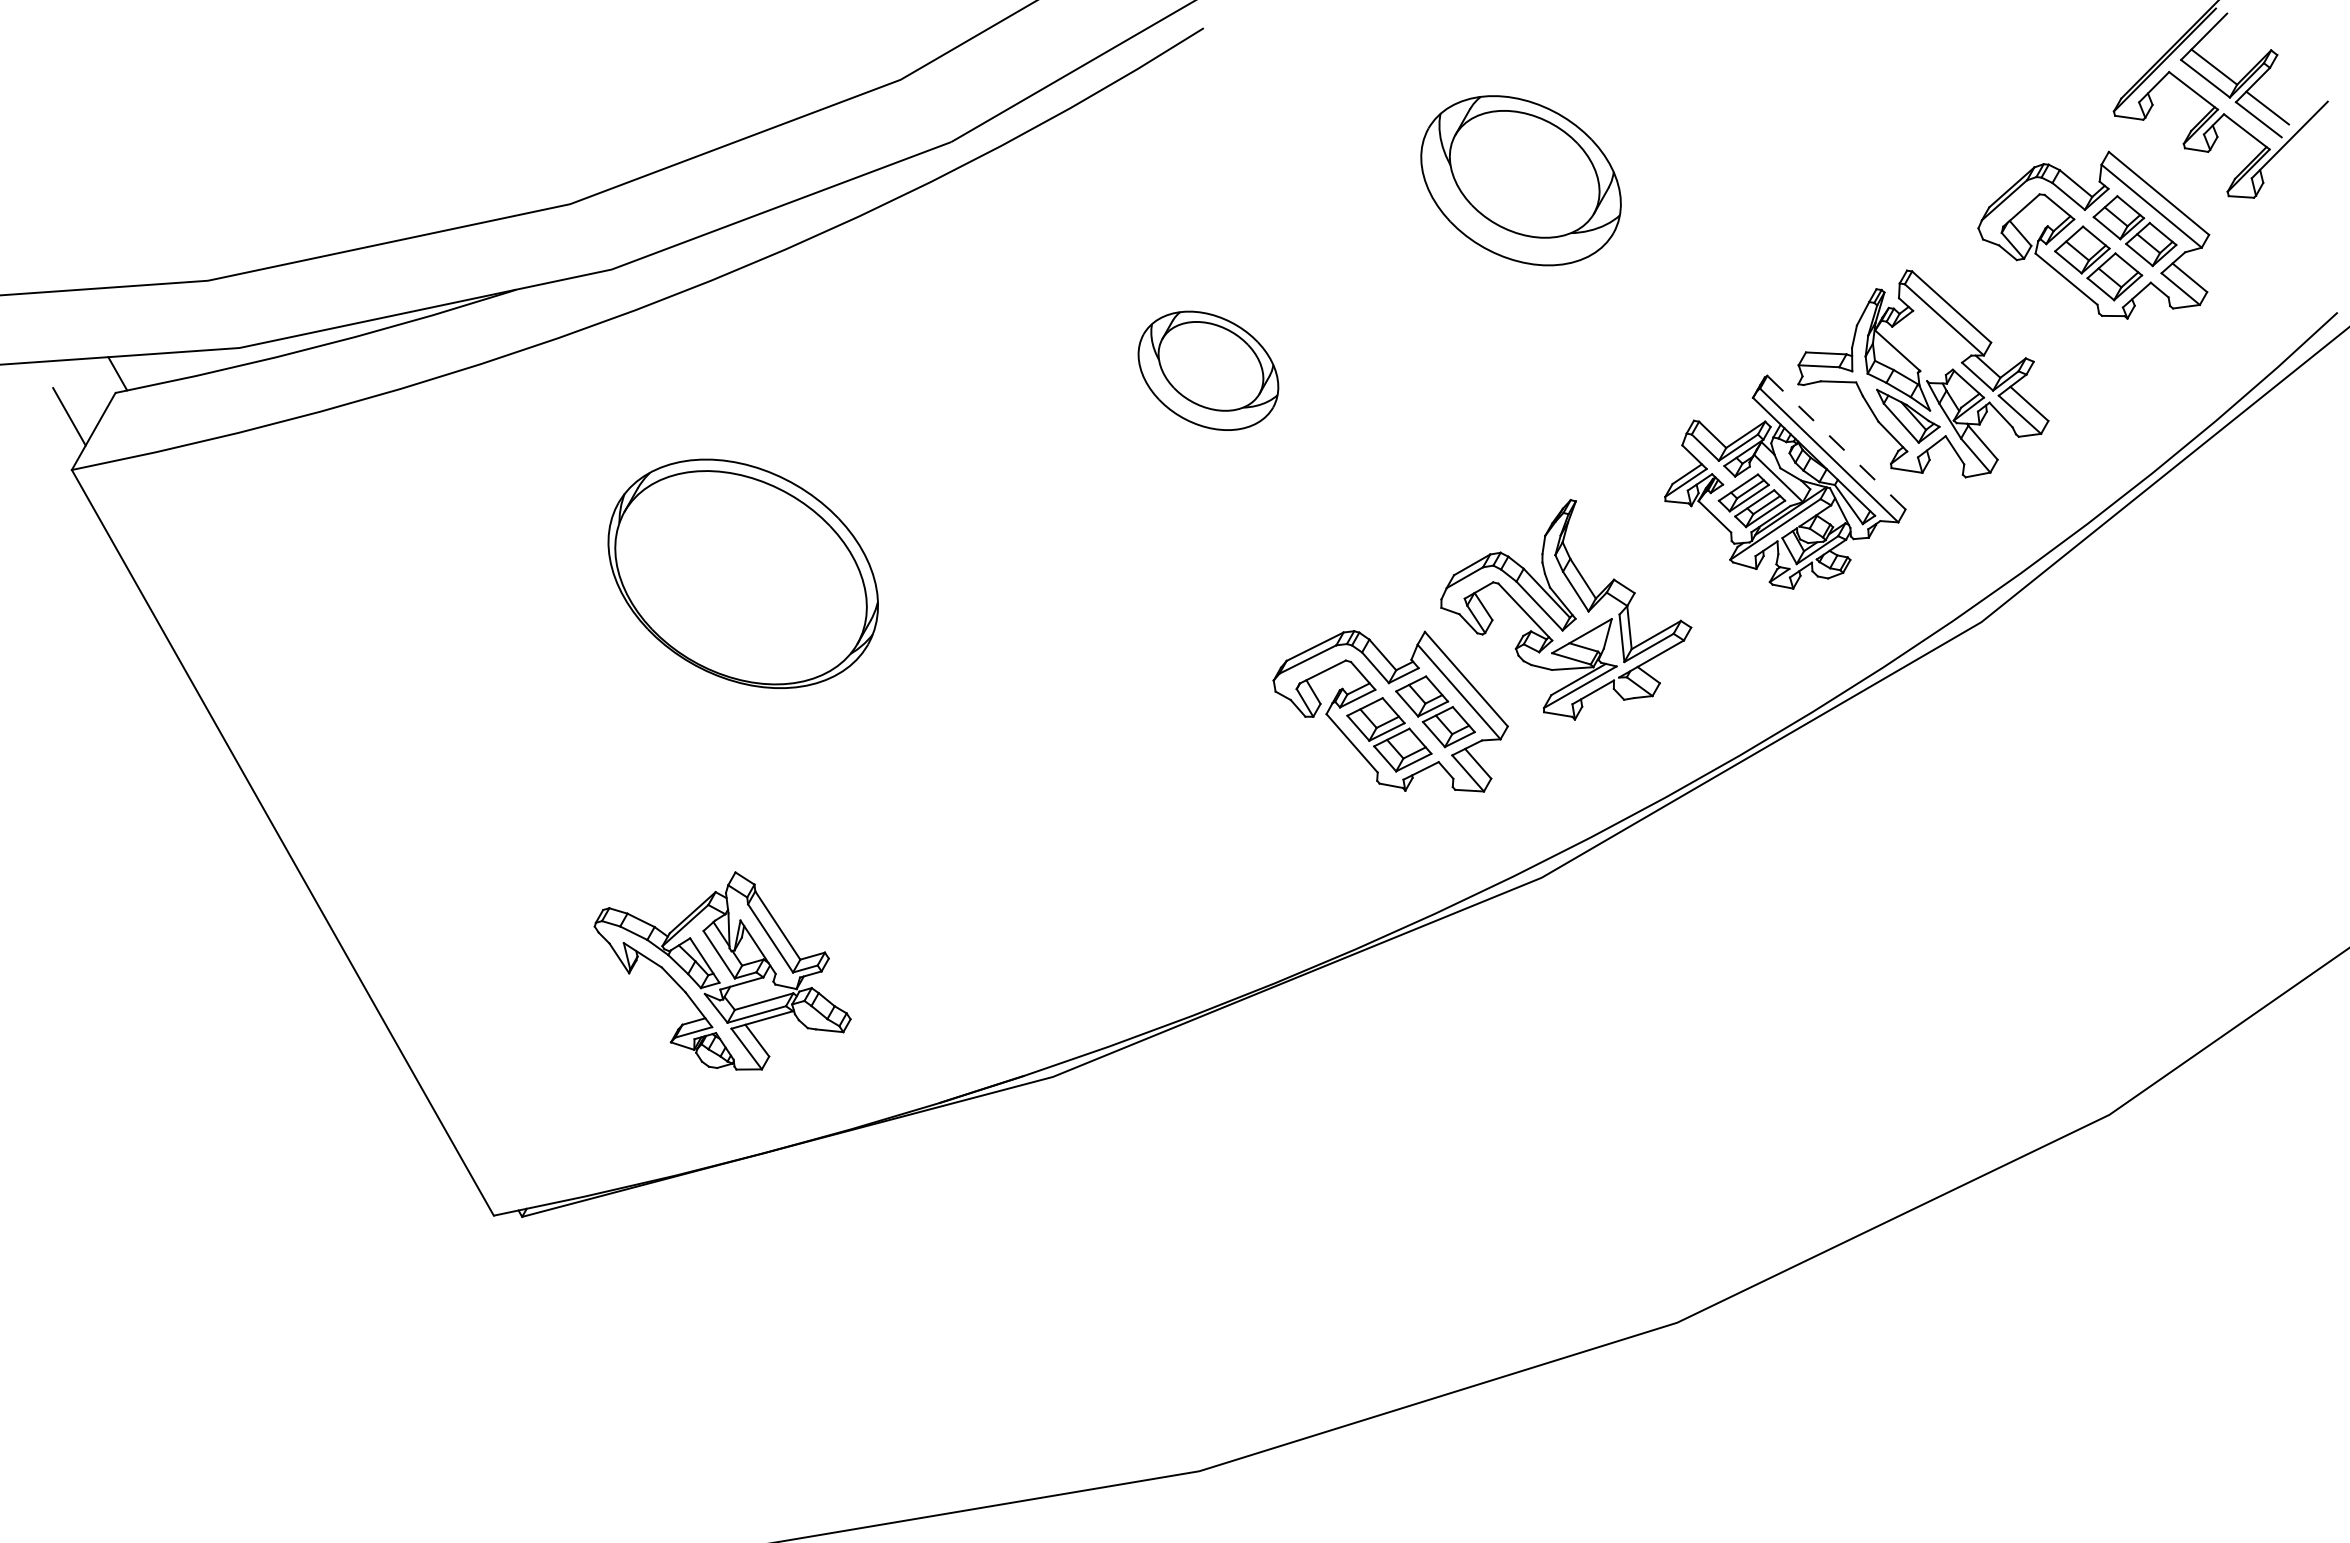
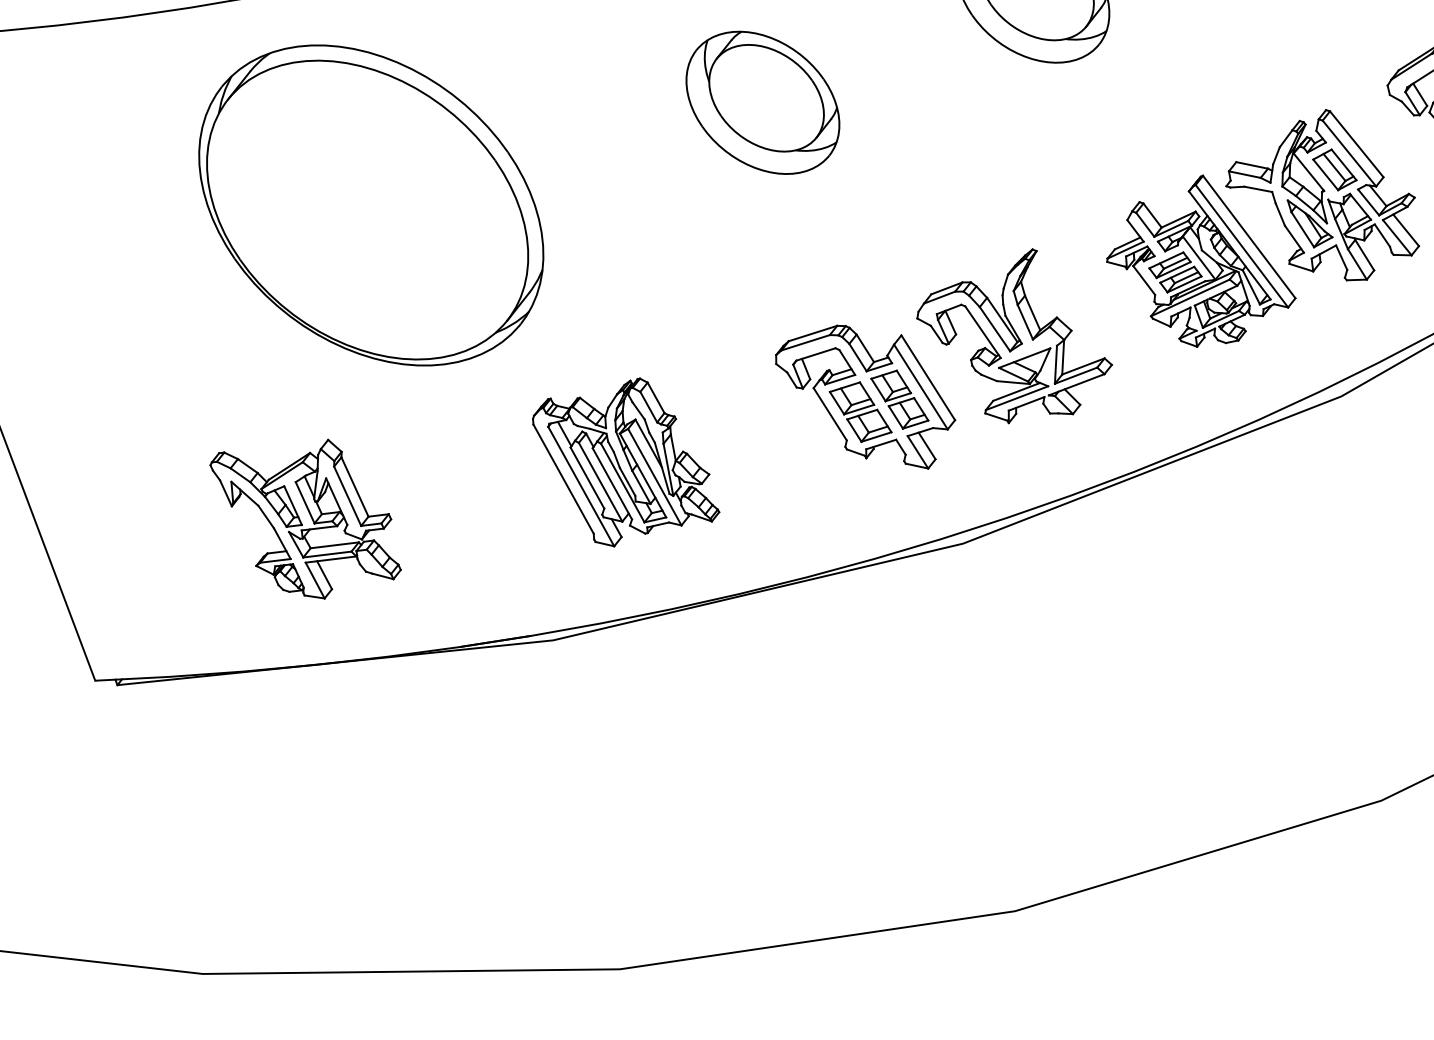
part: (1929, 342) -> (1334, 169), added
part: (1208, 370) -> (763, 102), size x1.43
line: (1836, 442) -> (1249, 236), dashed -> solid
part: (742, 573) -> (370, 205), size x1.67
part: (1109, 842) -> (626, 462), added

